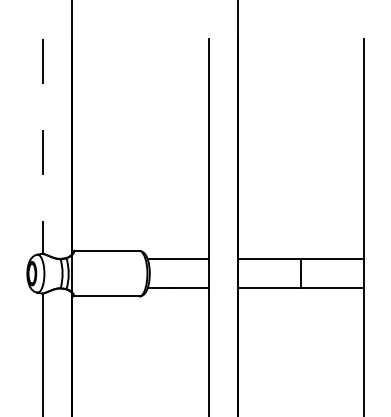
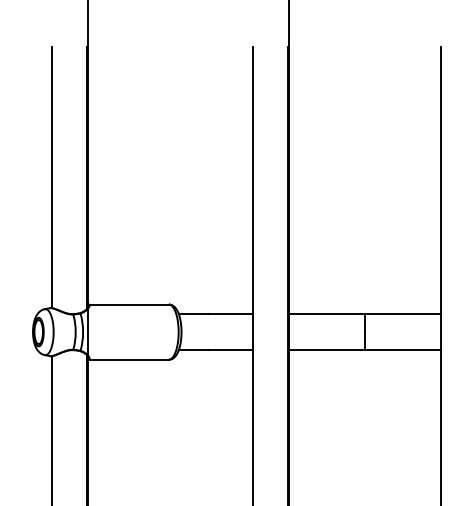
line: (43, 146) -> (52, 177), dashed -> solid

